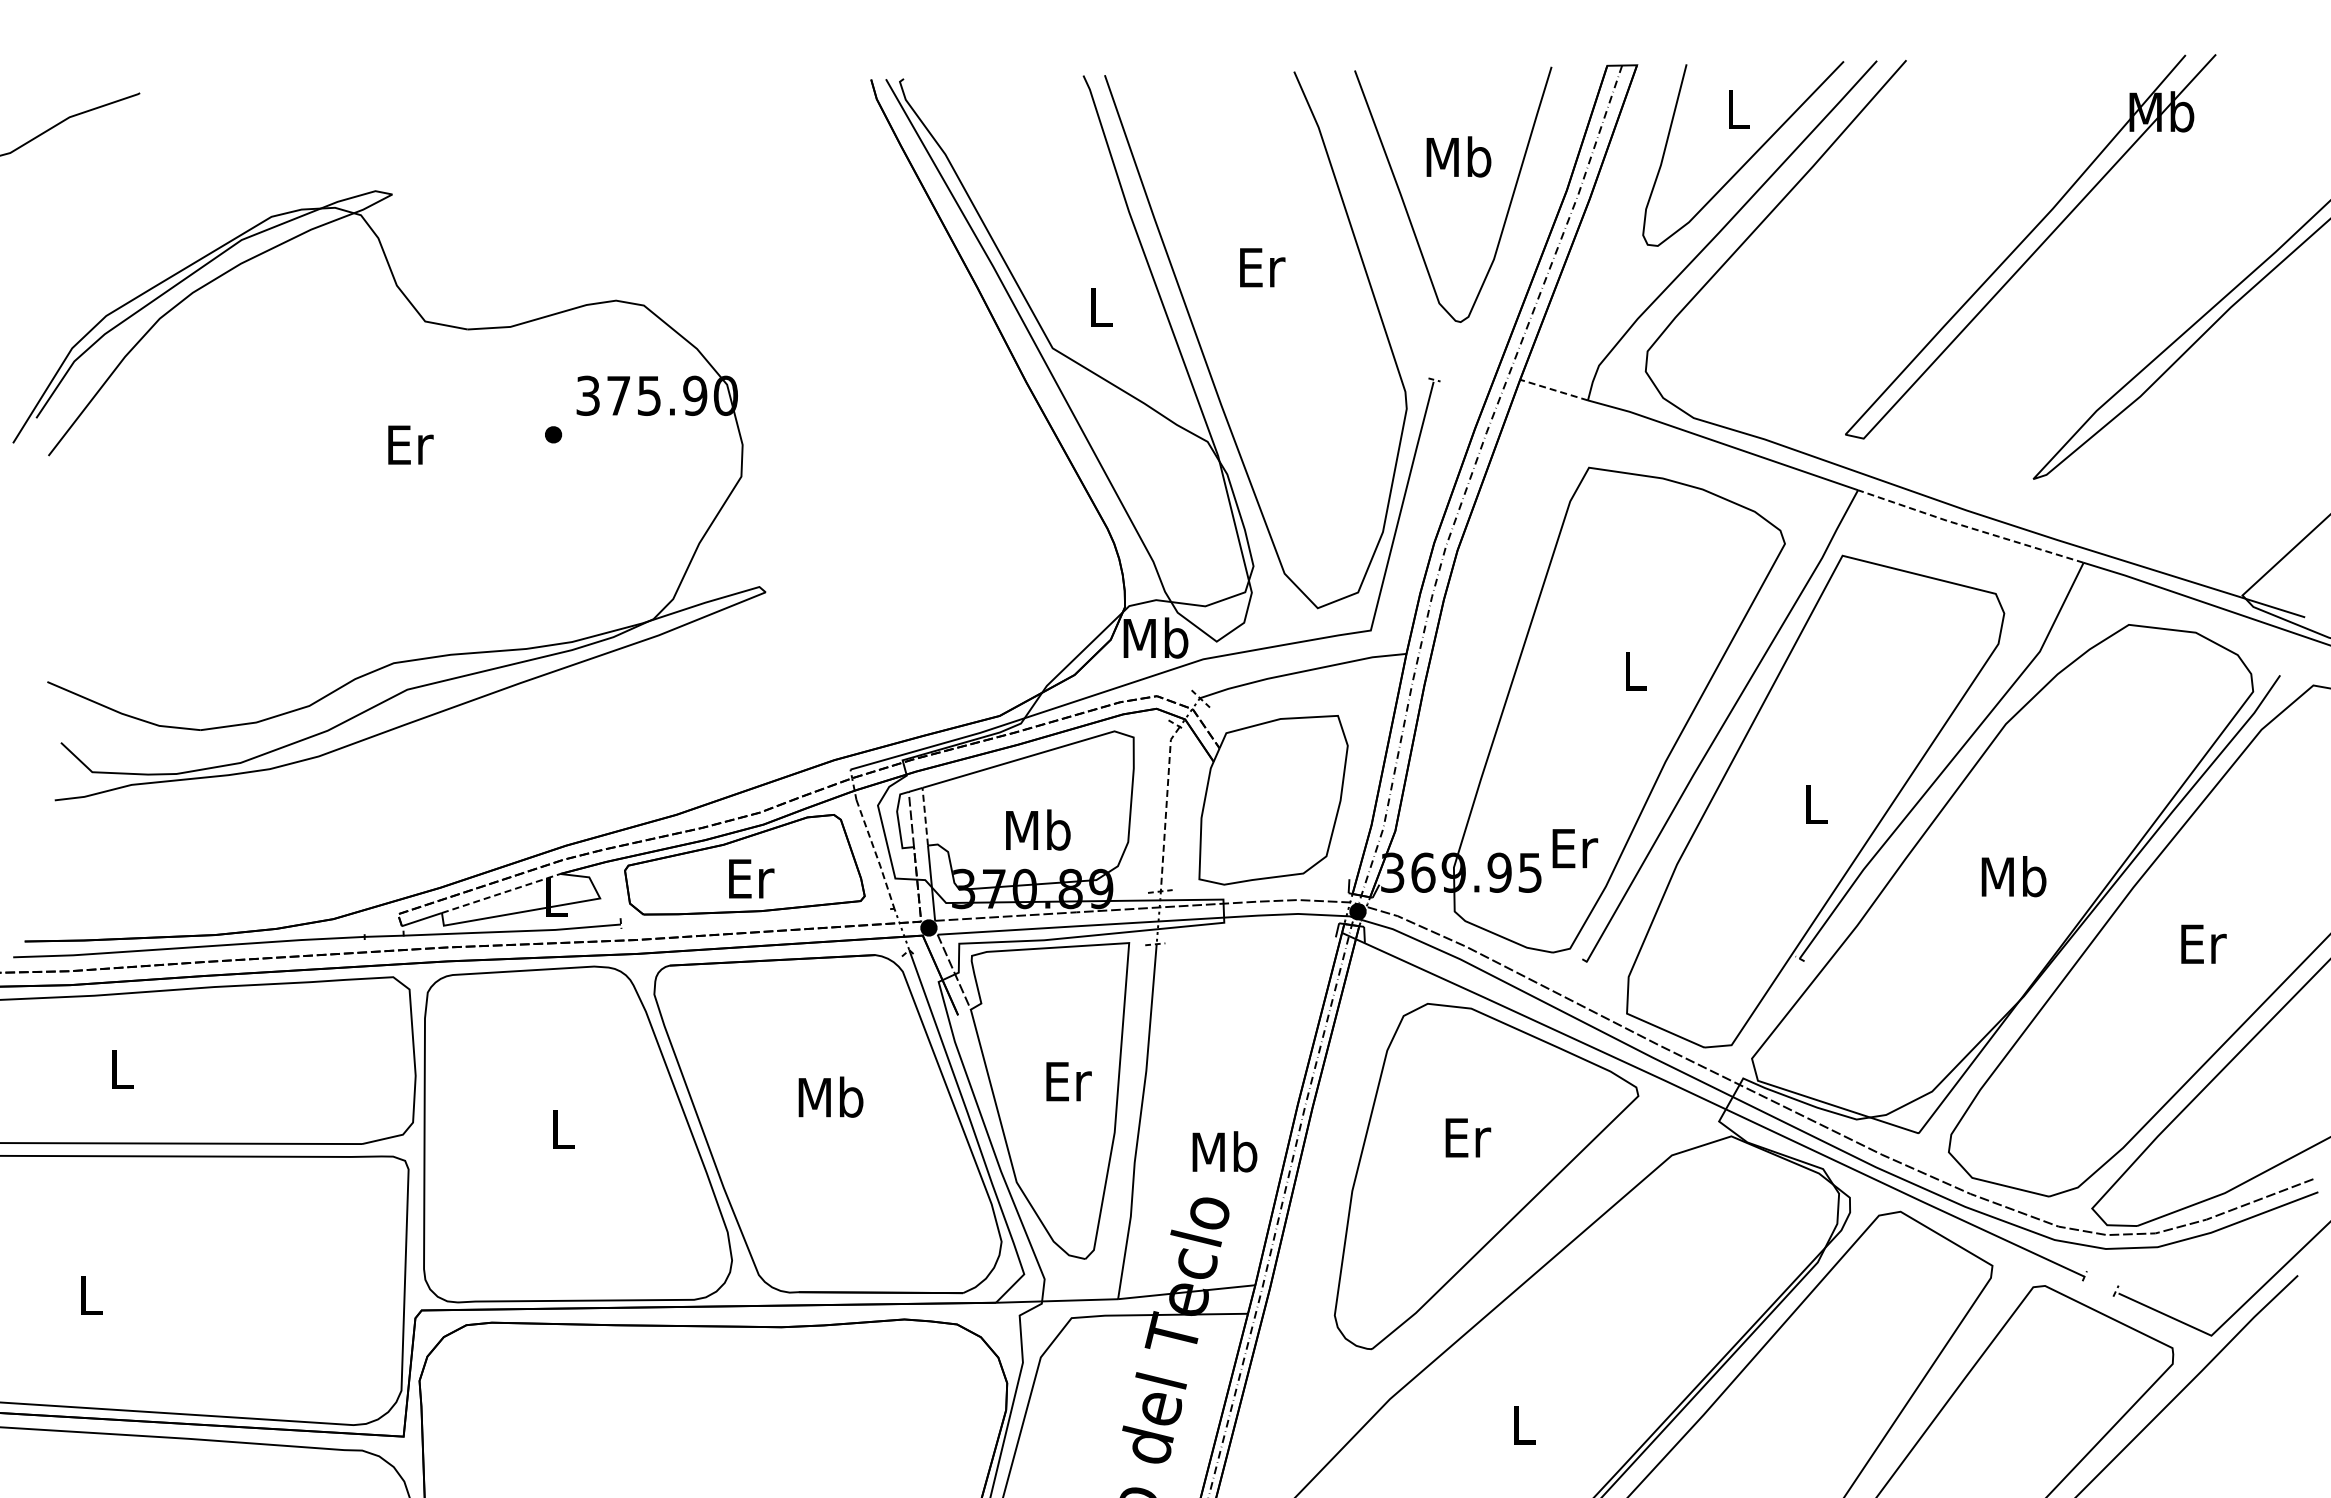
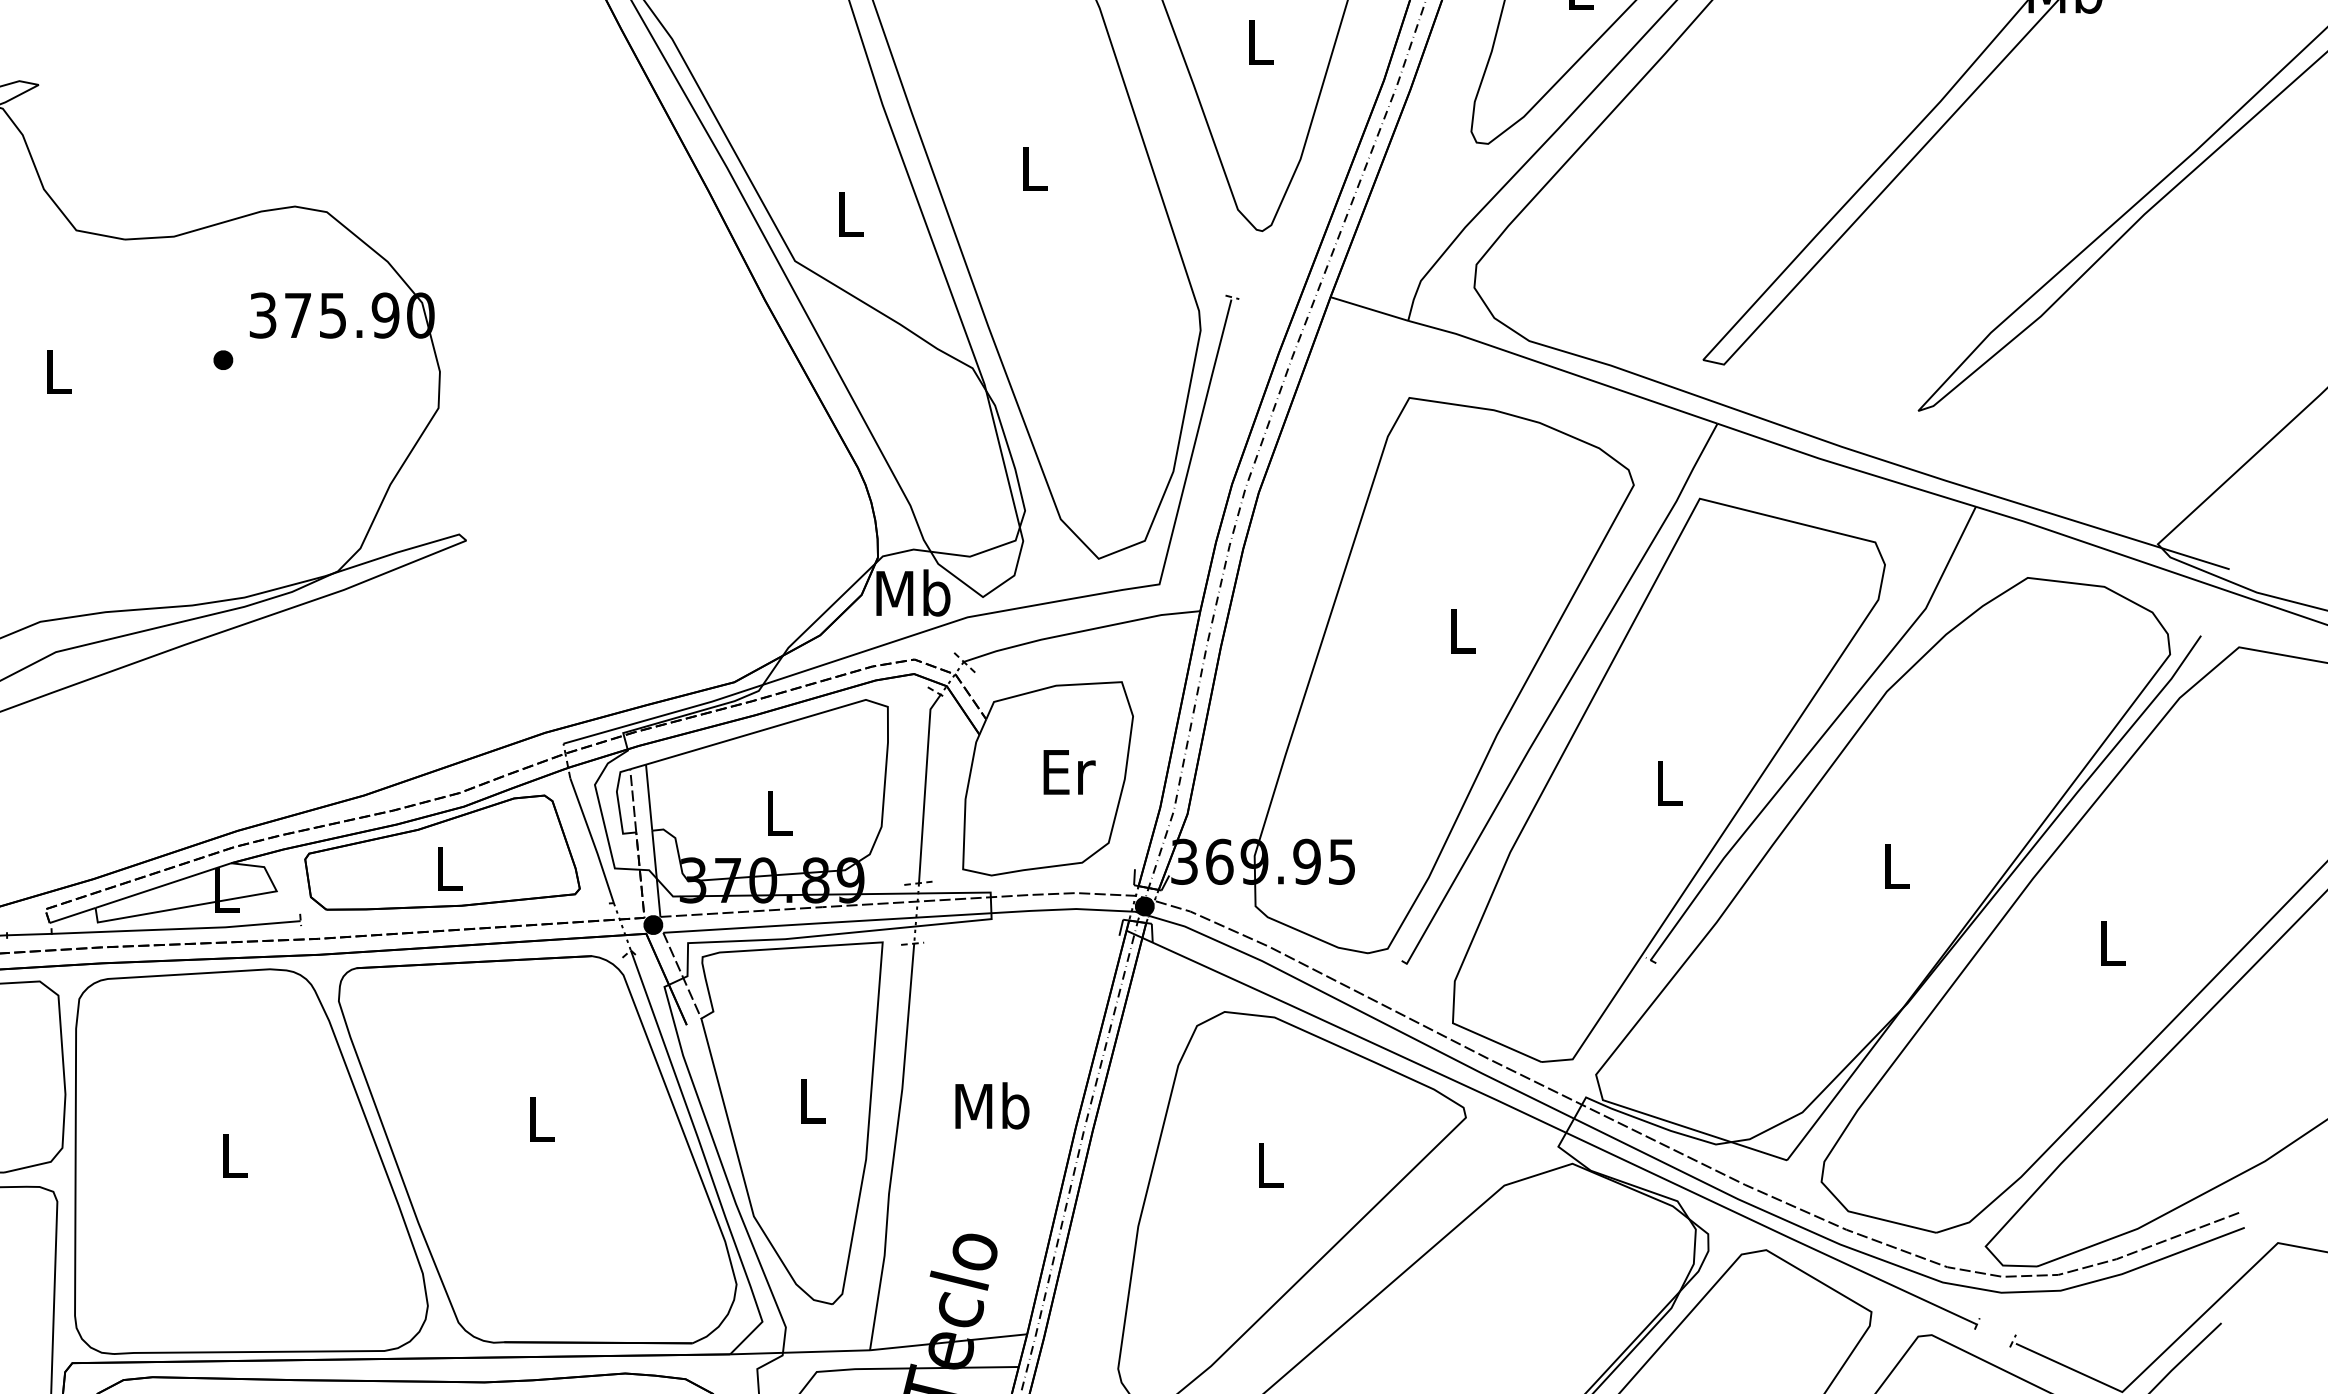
text: (1458, 156) -> (1259, 41), Mb -> L
text: (1262, 267) -> (1035, 168), Er -> L
line: (1553, 389) -> (1368, 308), dashed -> solid
text: (410, 444) -> (59, 371), Er -> L
line: (1969, 527) -> (1845, 466), dashed -> solid
line: (1166, 807) -> (925, 787), dashed -> solid
line: (925, 816) -> (649, 797), dashed -> solid
text: (1038, 829) -> (778, 812), Mb -> L
text: (1575, 848) -> (1069, 772), moved
line: (876, 854) -> (593, 840), dashed -> solid
text: (2013, 876) -> (1895, 866), Mb -> L
text: (751, 878) -> (450, 868), Er -> L
line: (501, 893) -> (163, 885), dashed -> solid
text: (2203, 943) -> (2113, 942), Er -> L
text: (1068, 1081) -> (813, 1100), Er -> L
text: (830, 1096) -> (540, 1118), Mb -> L
text: (1468, 1137) -> (1271, 1165), Er -> L
text: (1224, 1151) -> (991, 1105), moved

